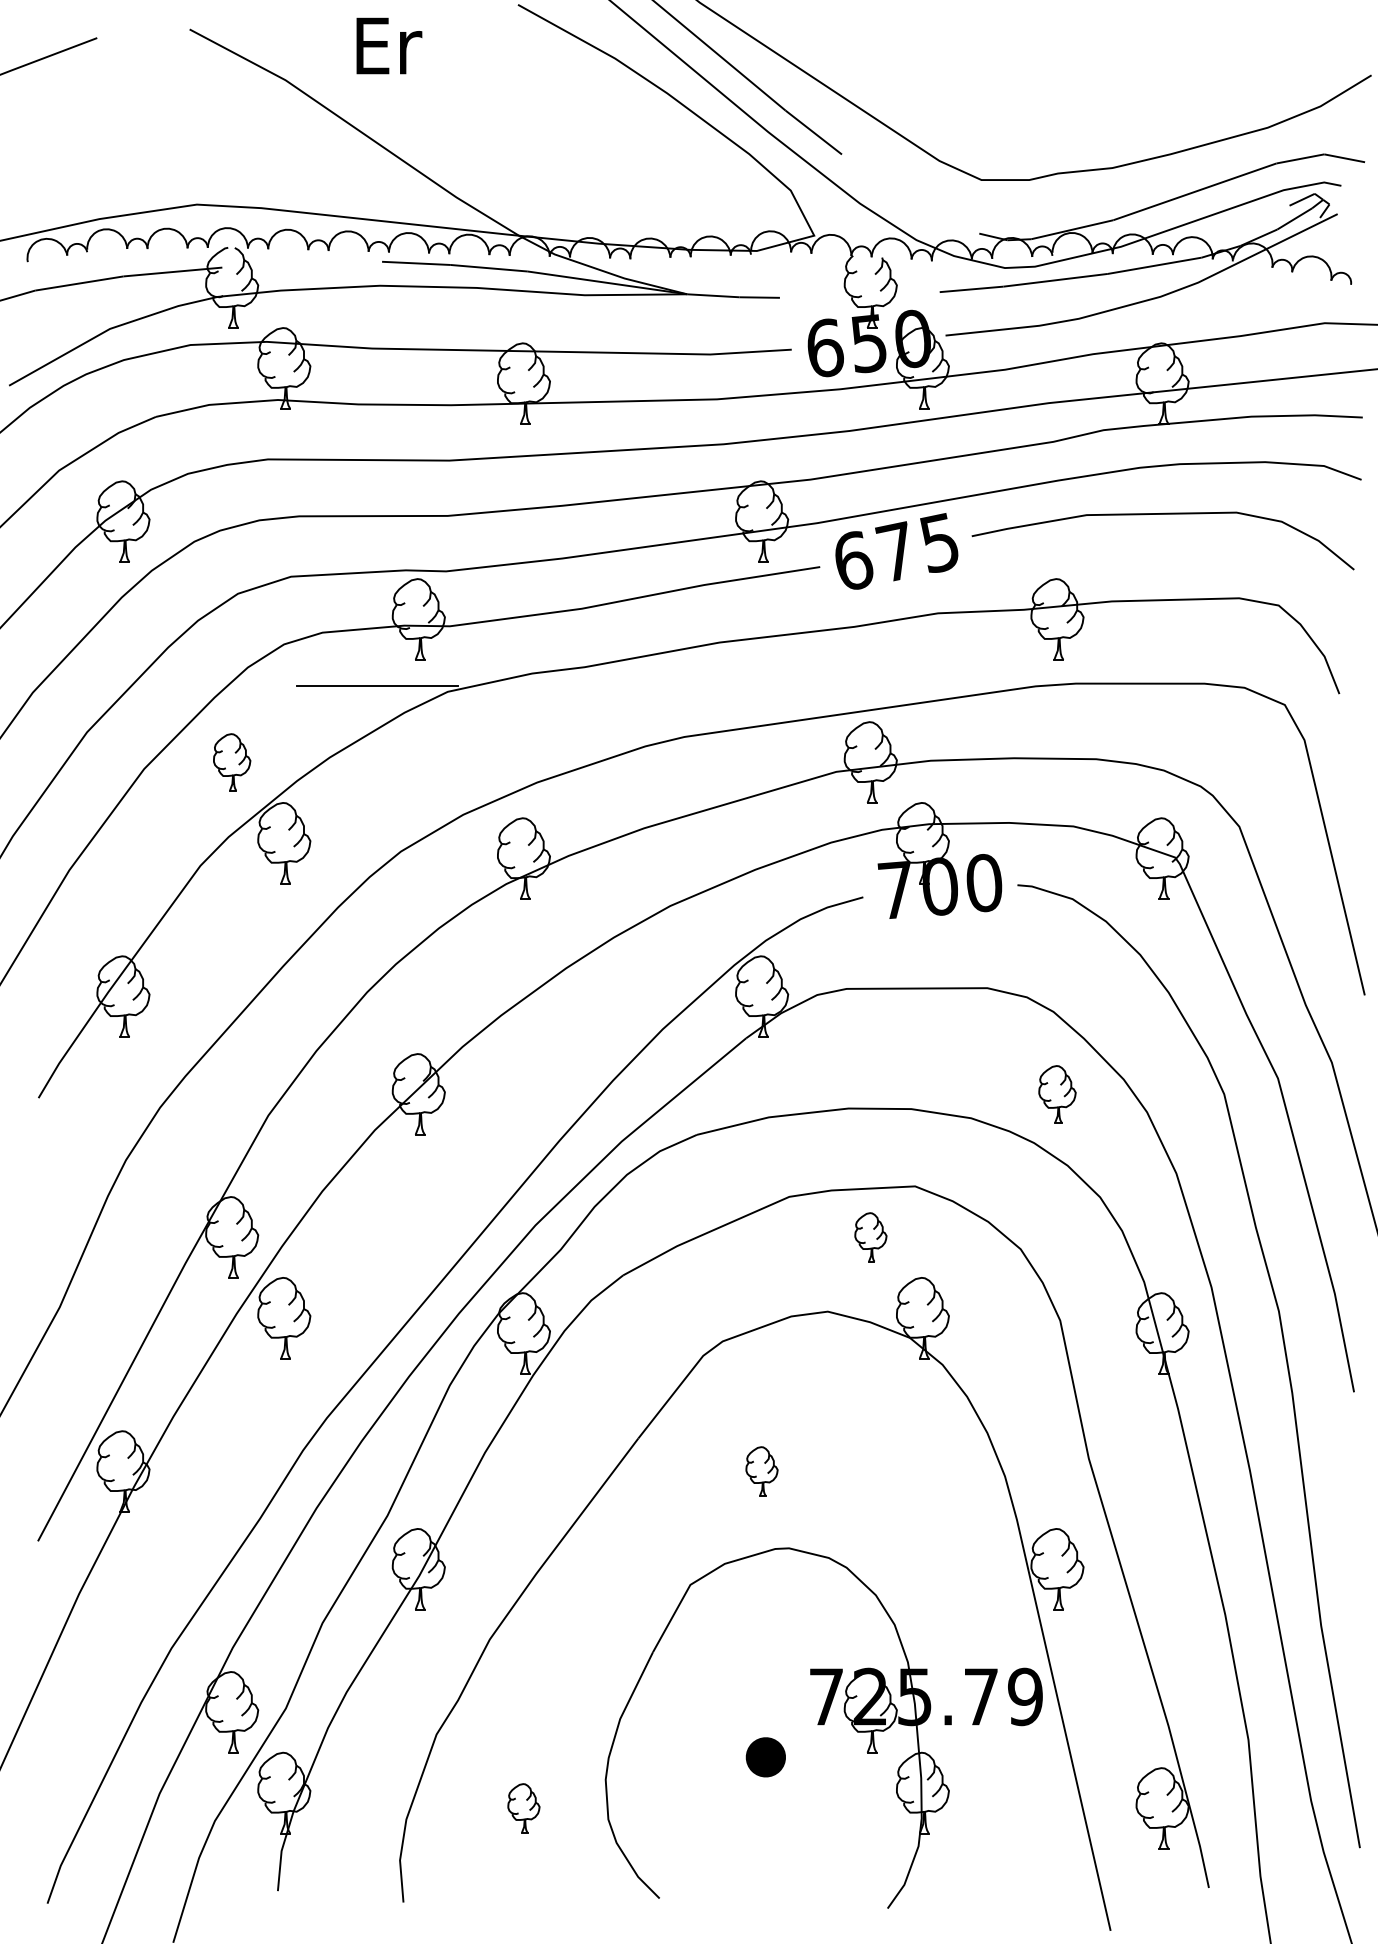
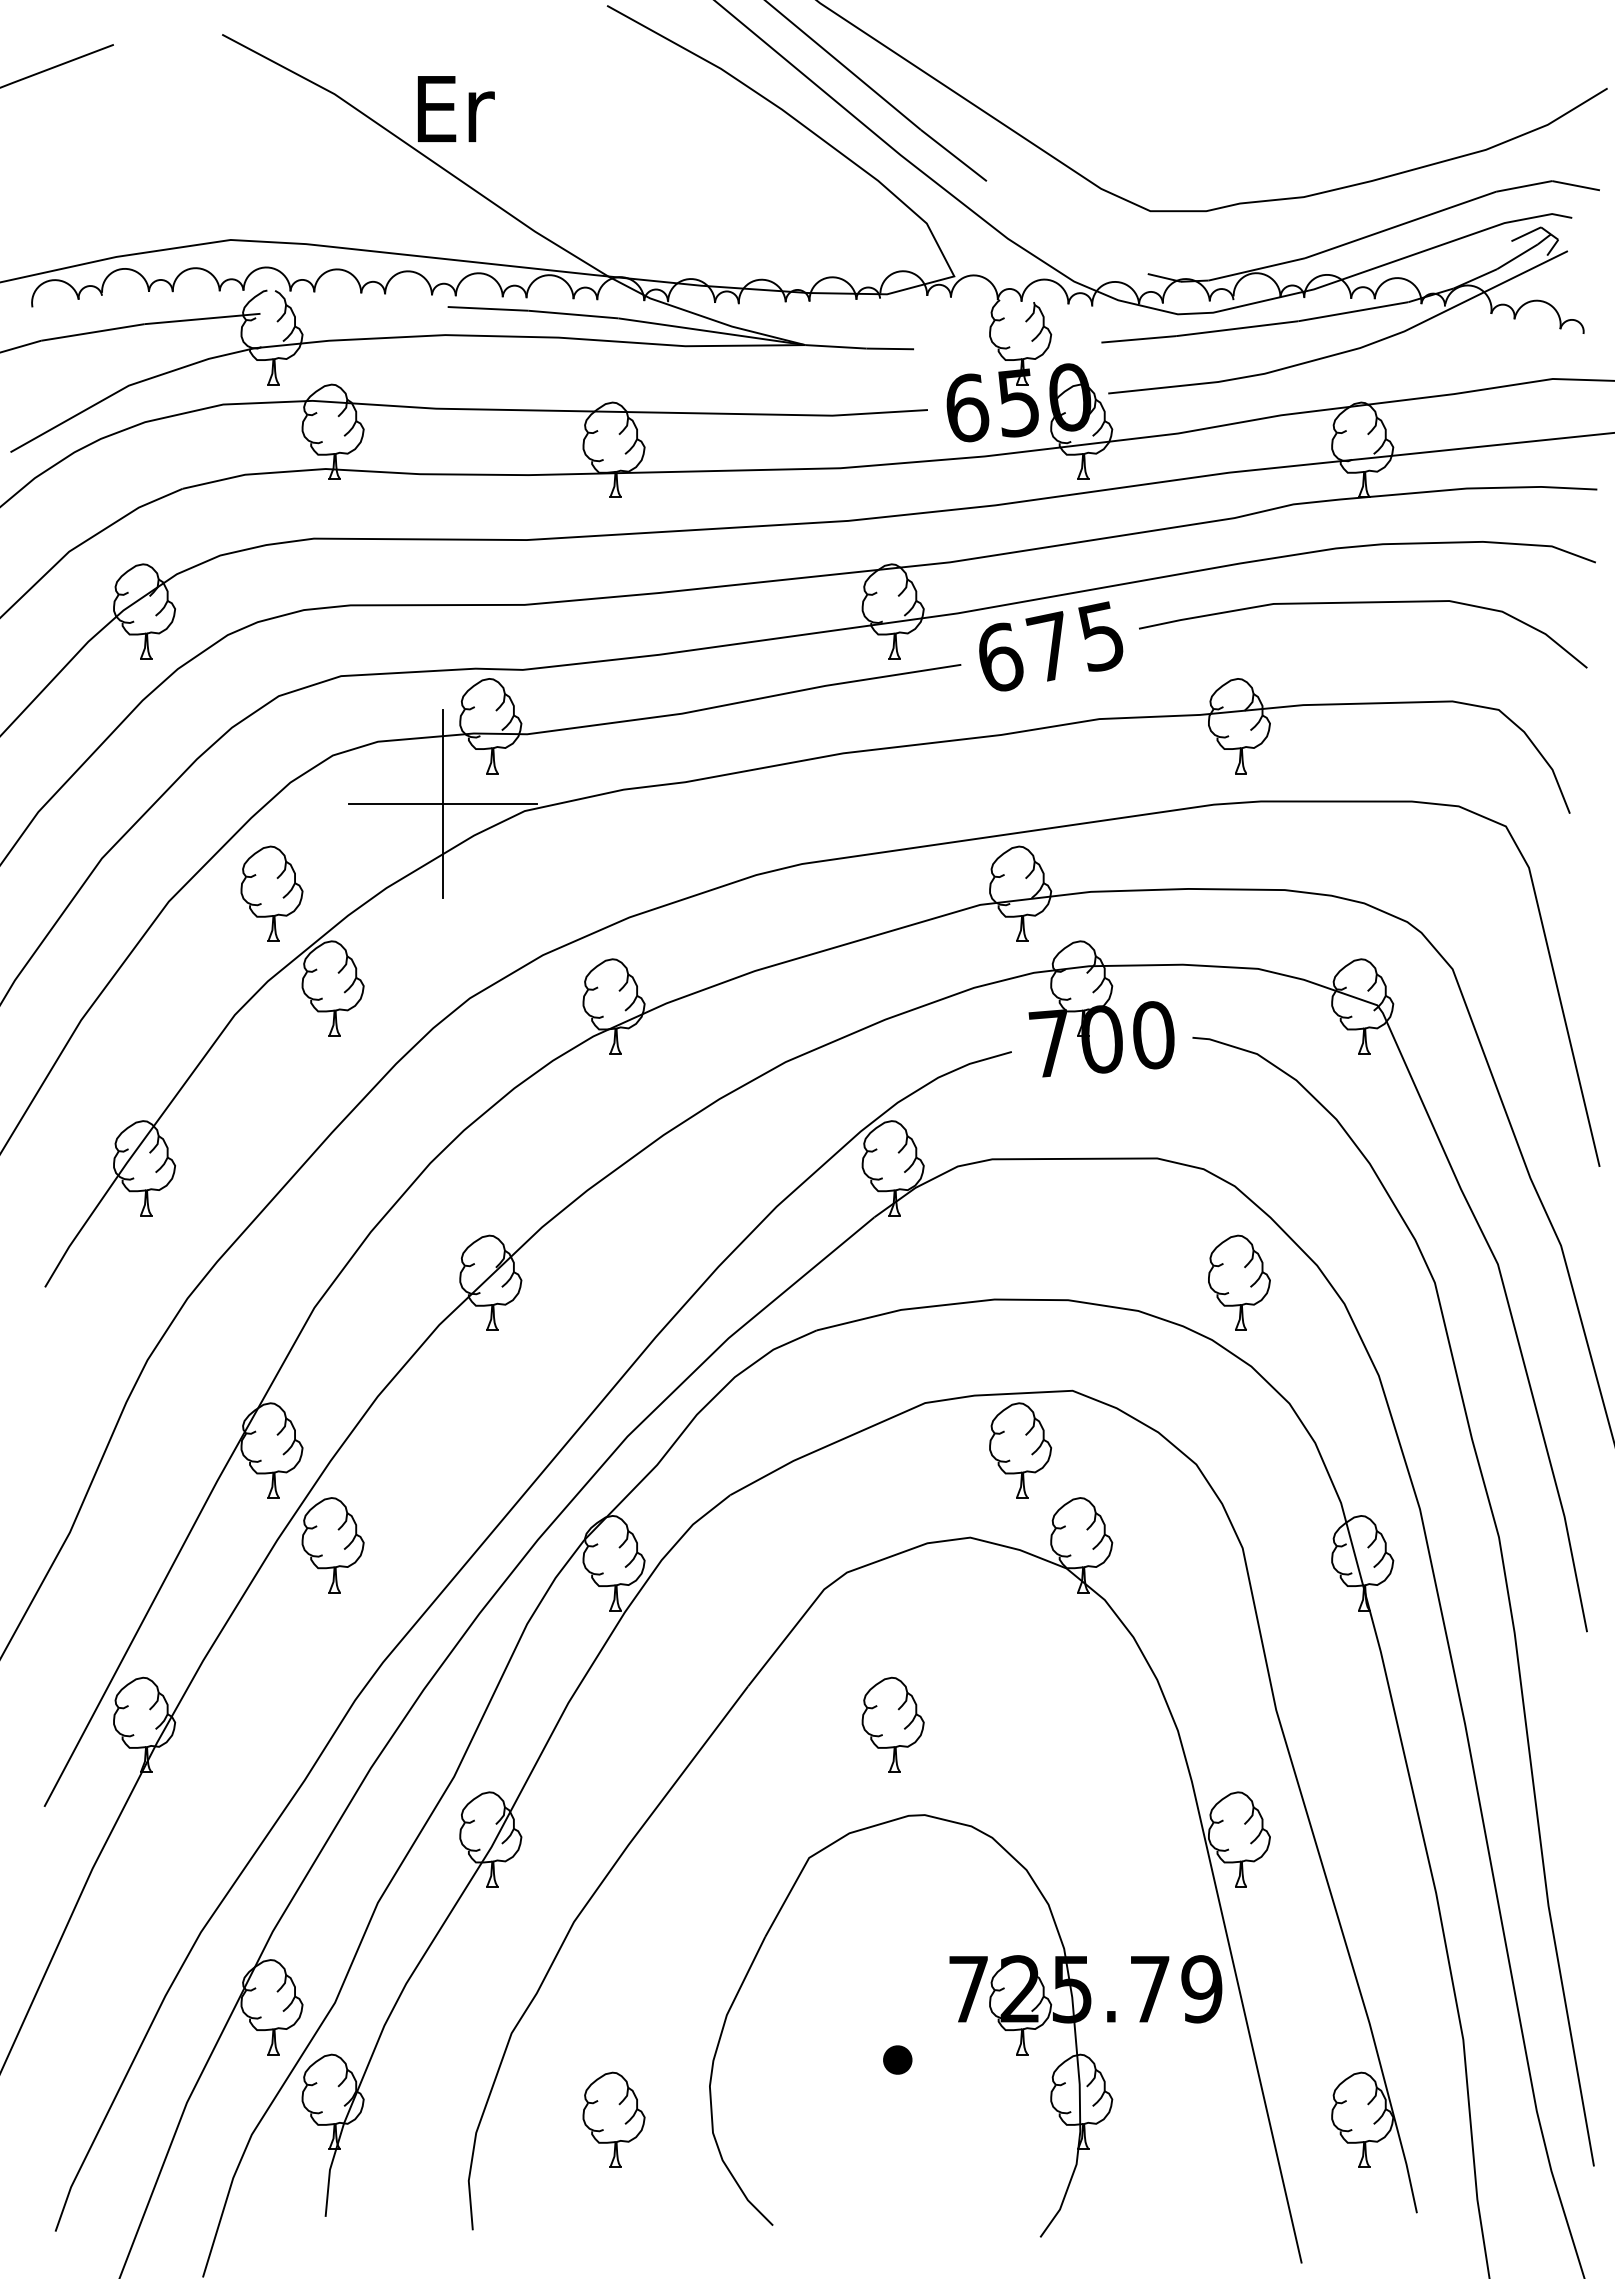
text: (389, 45) -> (456, 108), moved
line: (377, 685) -> (442, 803), added
part: (231, 762) -> (271, 893), size x1.43
part: (1057, 1093) -> (1239, 1282), size x1.43
part: (870, 1237) -> (1020, 1450), size x1.67
part: (761, 1471) -> (892, 1724), size x1.67
part: (765, 1756) -> (897, 2059), size x0.62
part: (523, 1808) -> (613, 2119), size x1.67

